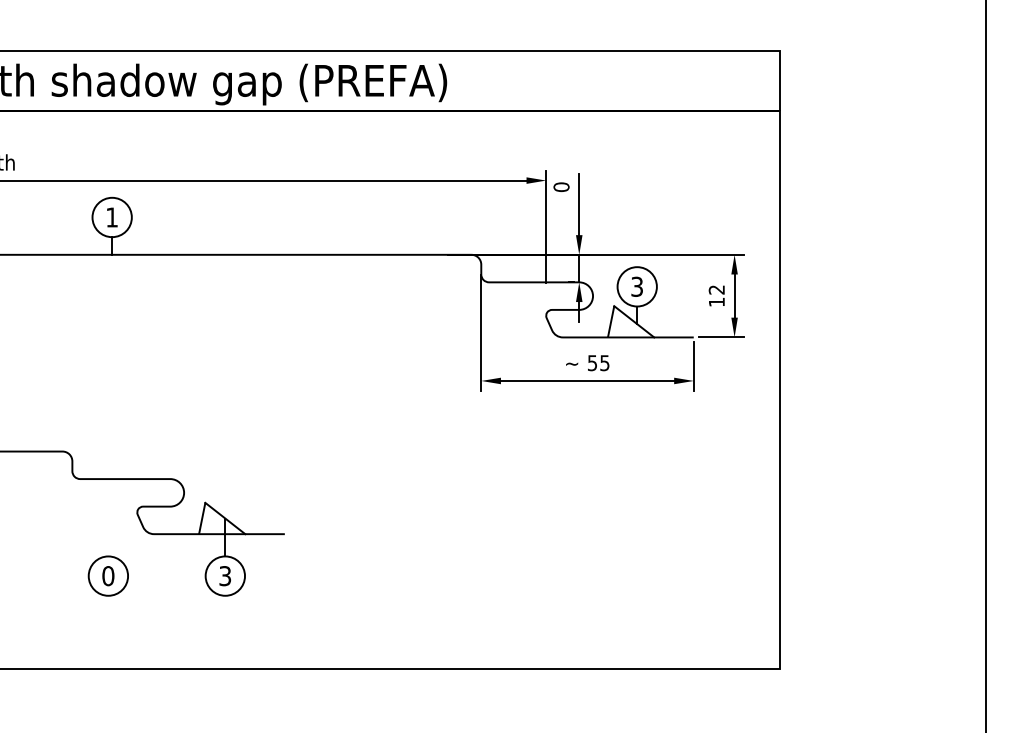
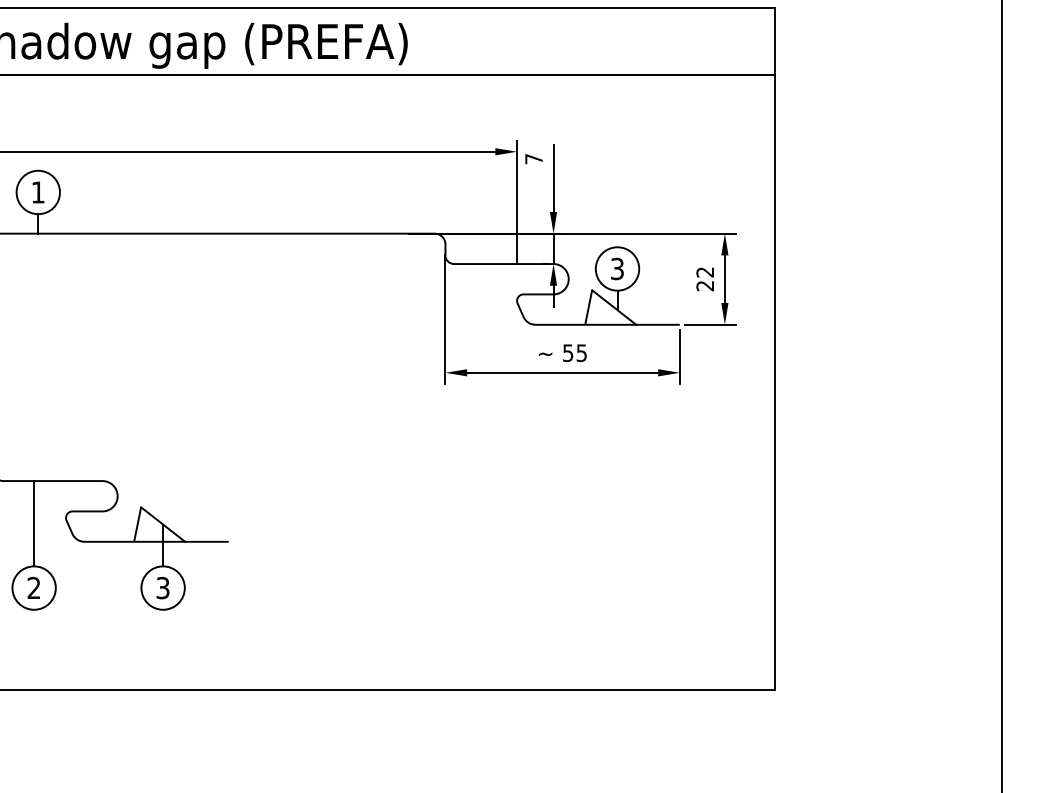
text: (561, 187) -> (533, 159), 0 -> 7
text: (716, 301) -> (704, 285), 12 -> 22
line: (108, 517) -> (34, 523), added
text: (108, 576) -> (34, 588), 0 -> 2

